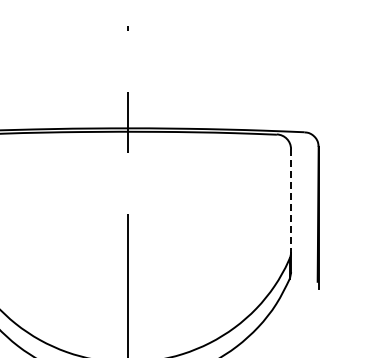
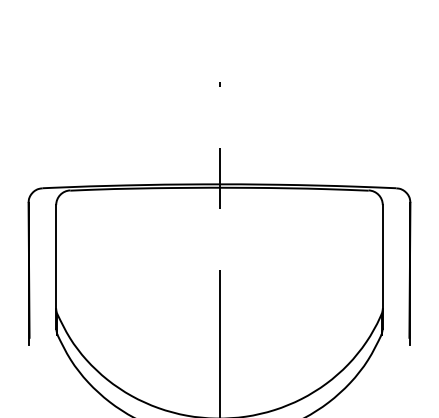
line: (290, 200) -> (382, 256), dashed -> solid

